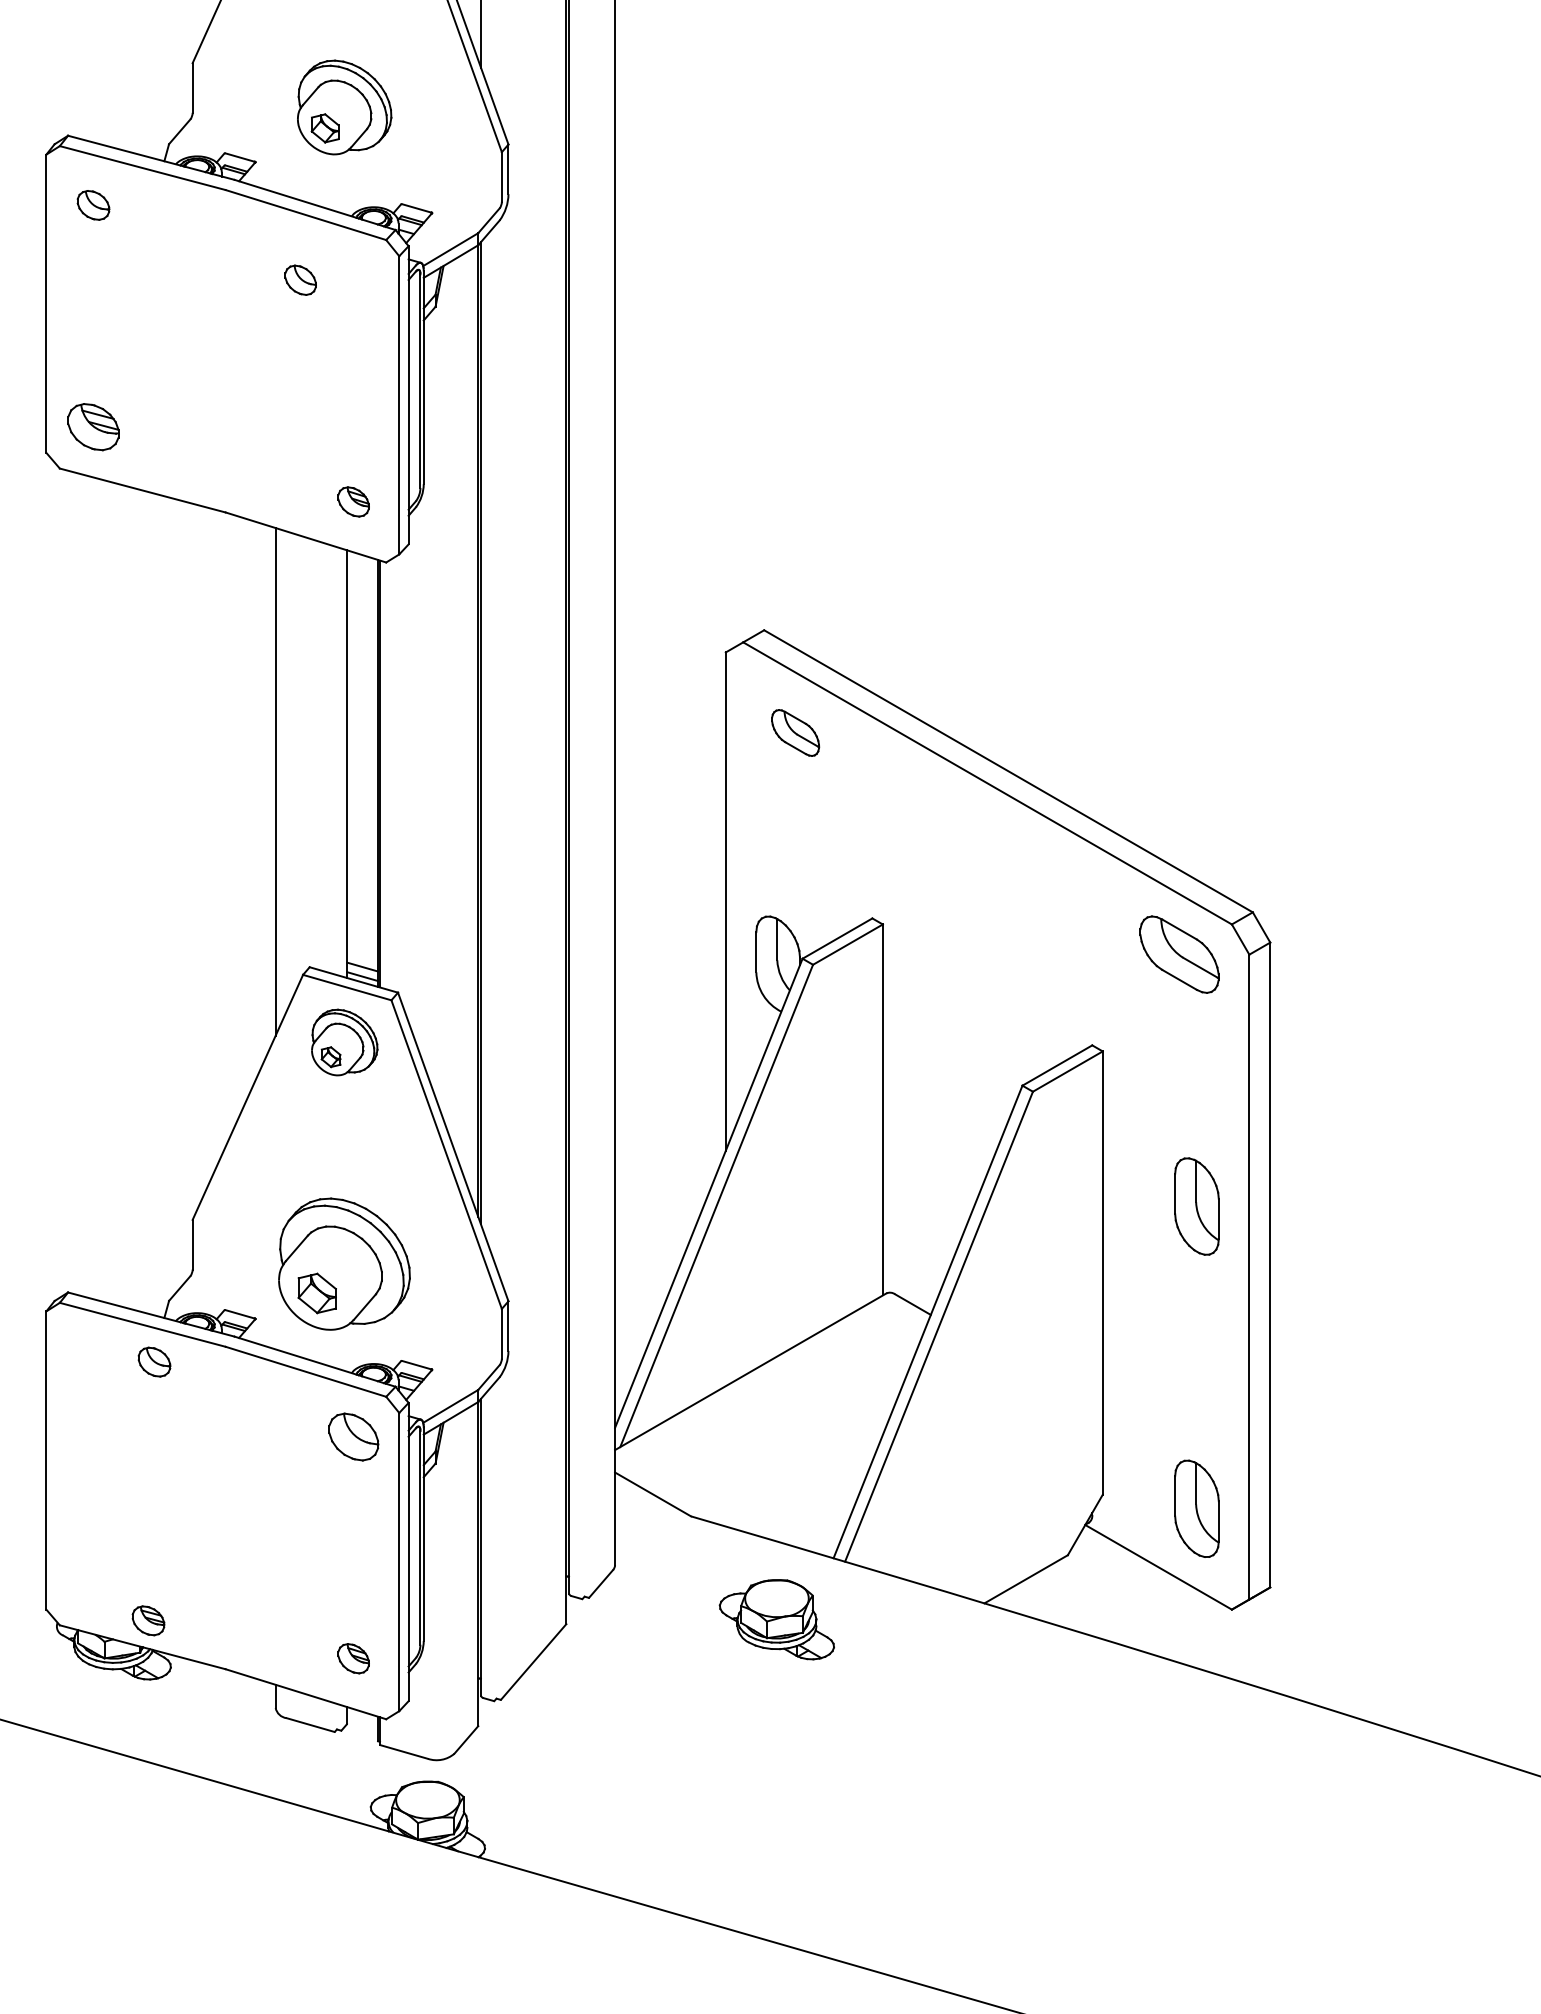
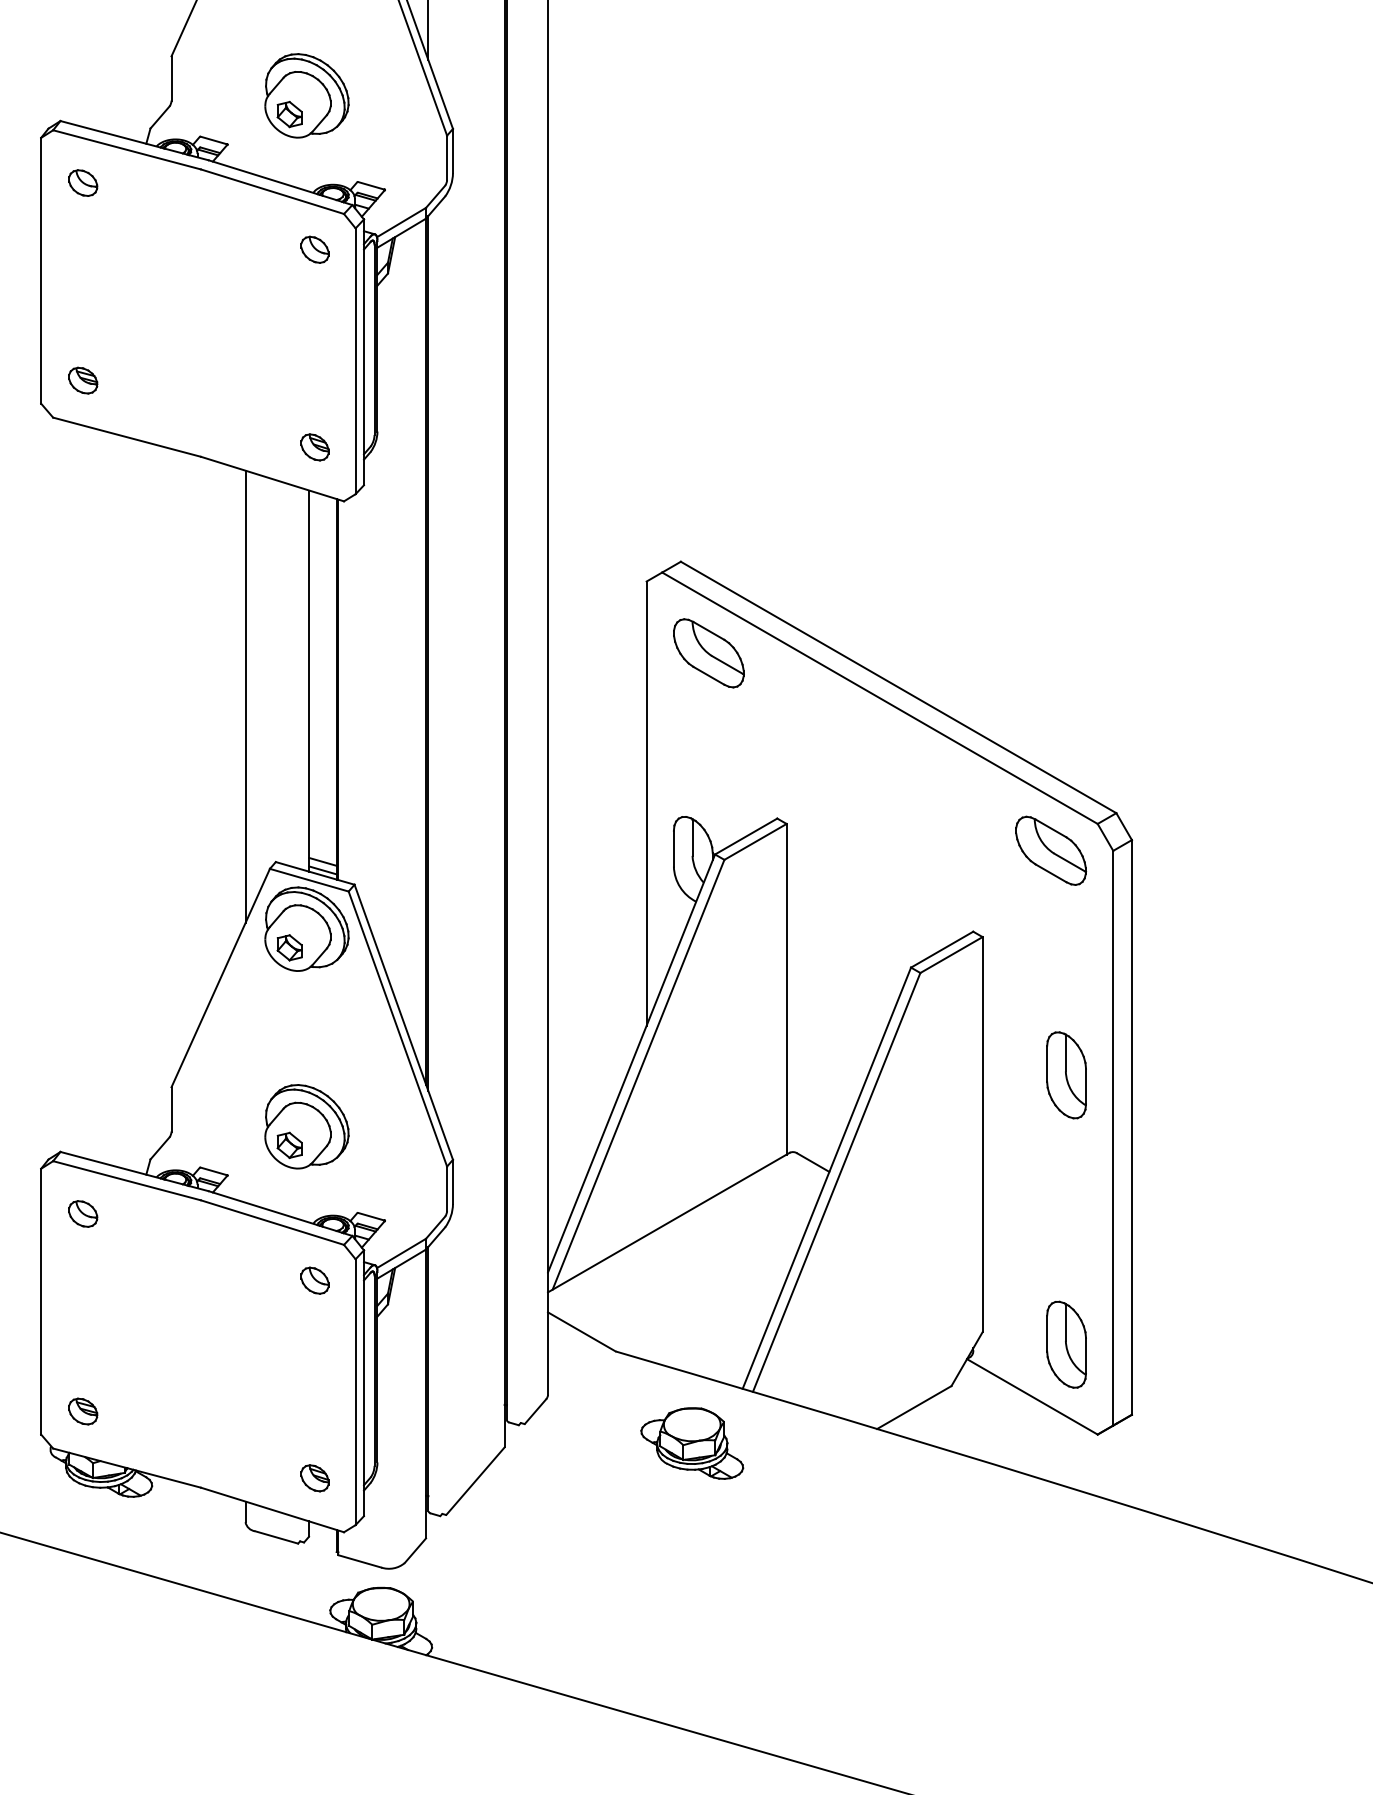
part: (300, 279) -> (314, 249), moved
part: (93, 426) -> (83, 380), size x0.62
part: (795, 732) -> (708, 652), size x1.67
part: (344, 1042) -> (306, 929), size x1.43
part: (344, 1264) -> (306, 1126), size x0.71
part: (154, 1361) -> (83, 1213), moved
part: (353, 1436) -> (314, 1280), size x0.62
part: (148, 1620) -> (83, 1411), moved

